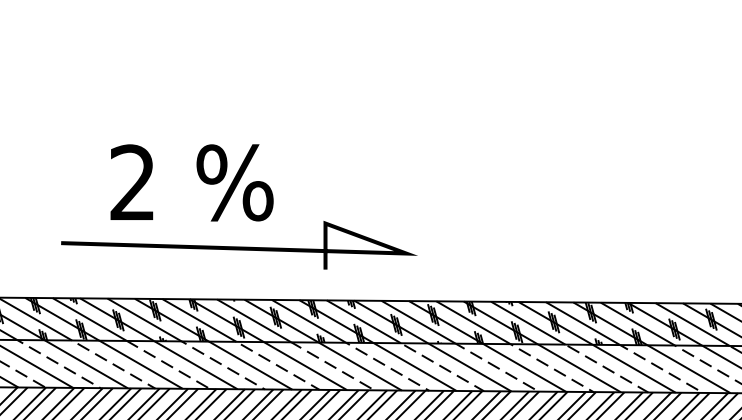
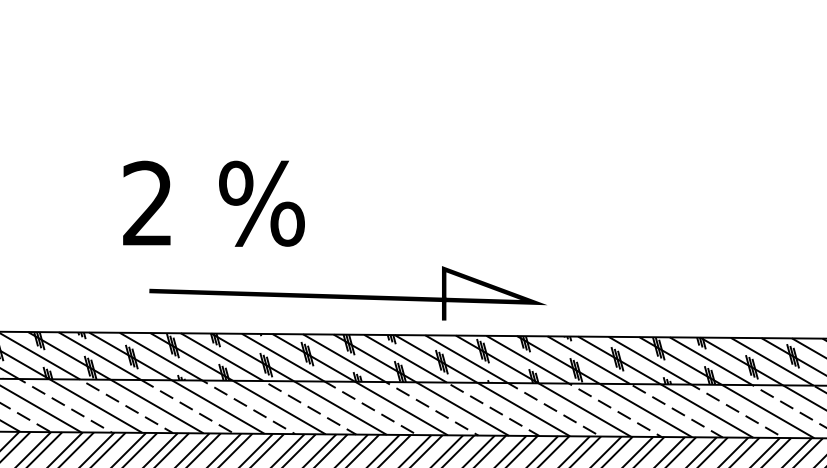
line: (239, 246) -> (348, 294), moved

